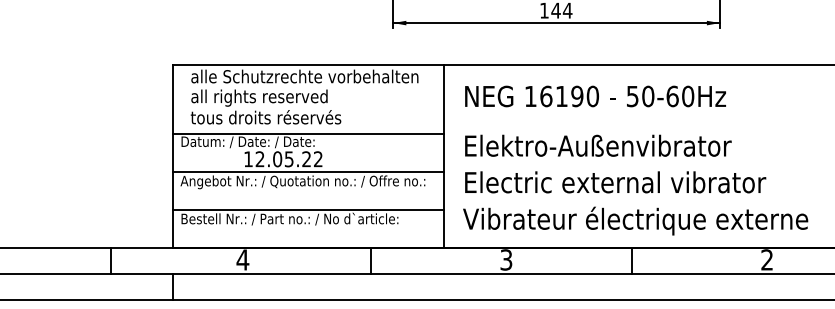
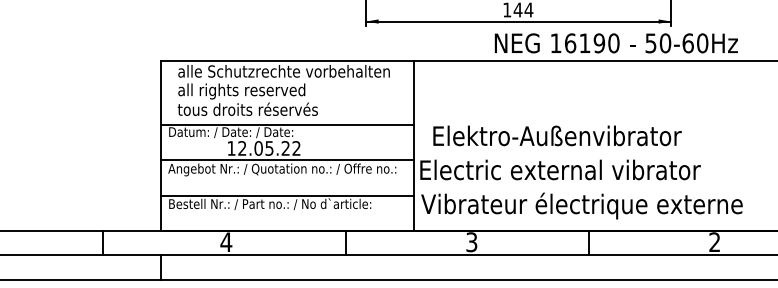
text: (595, 96) -> (616, 43), moved
text: (615, 182) -> (560, 170), moved
text: (635, 220) -> (581, 205), moved

